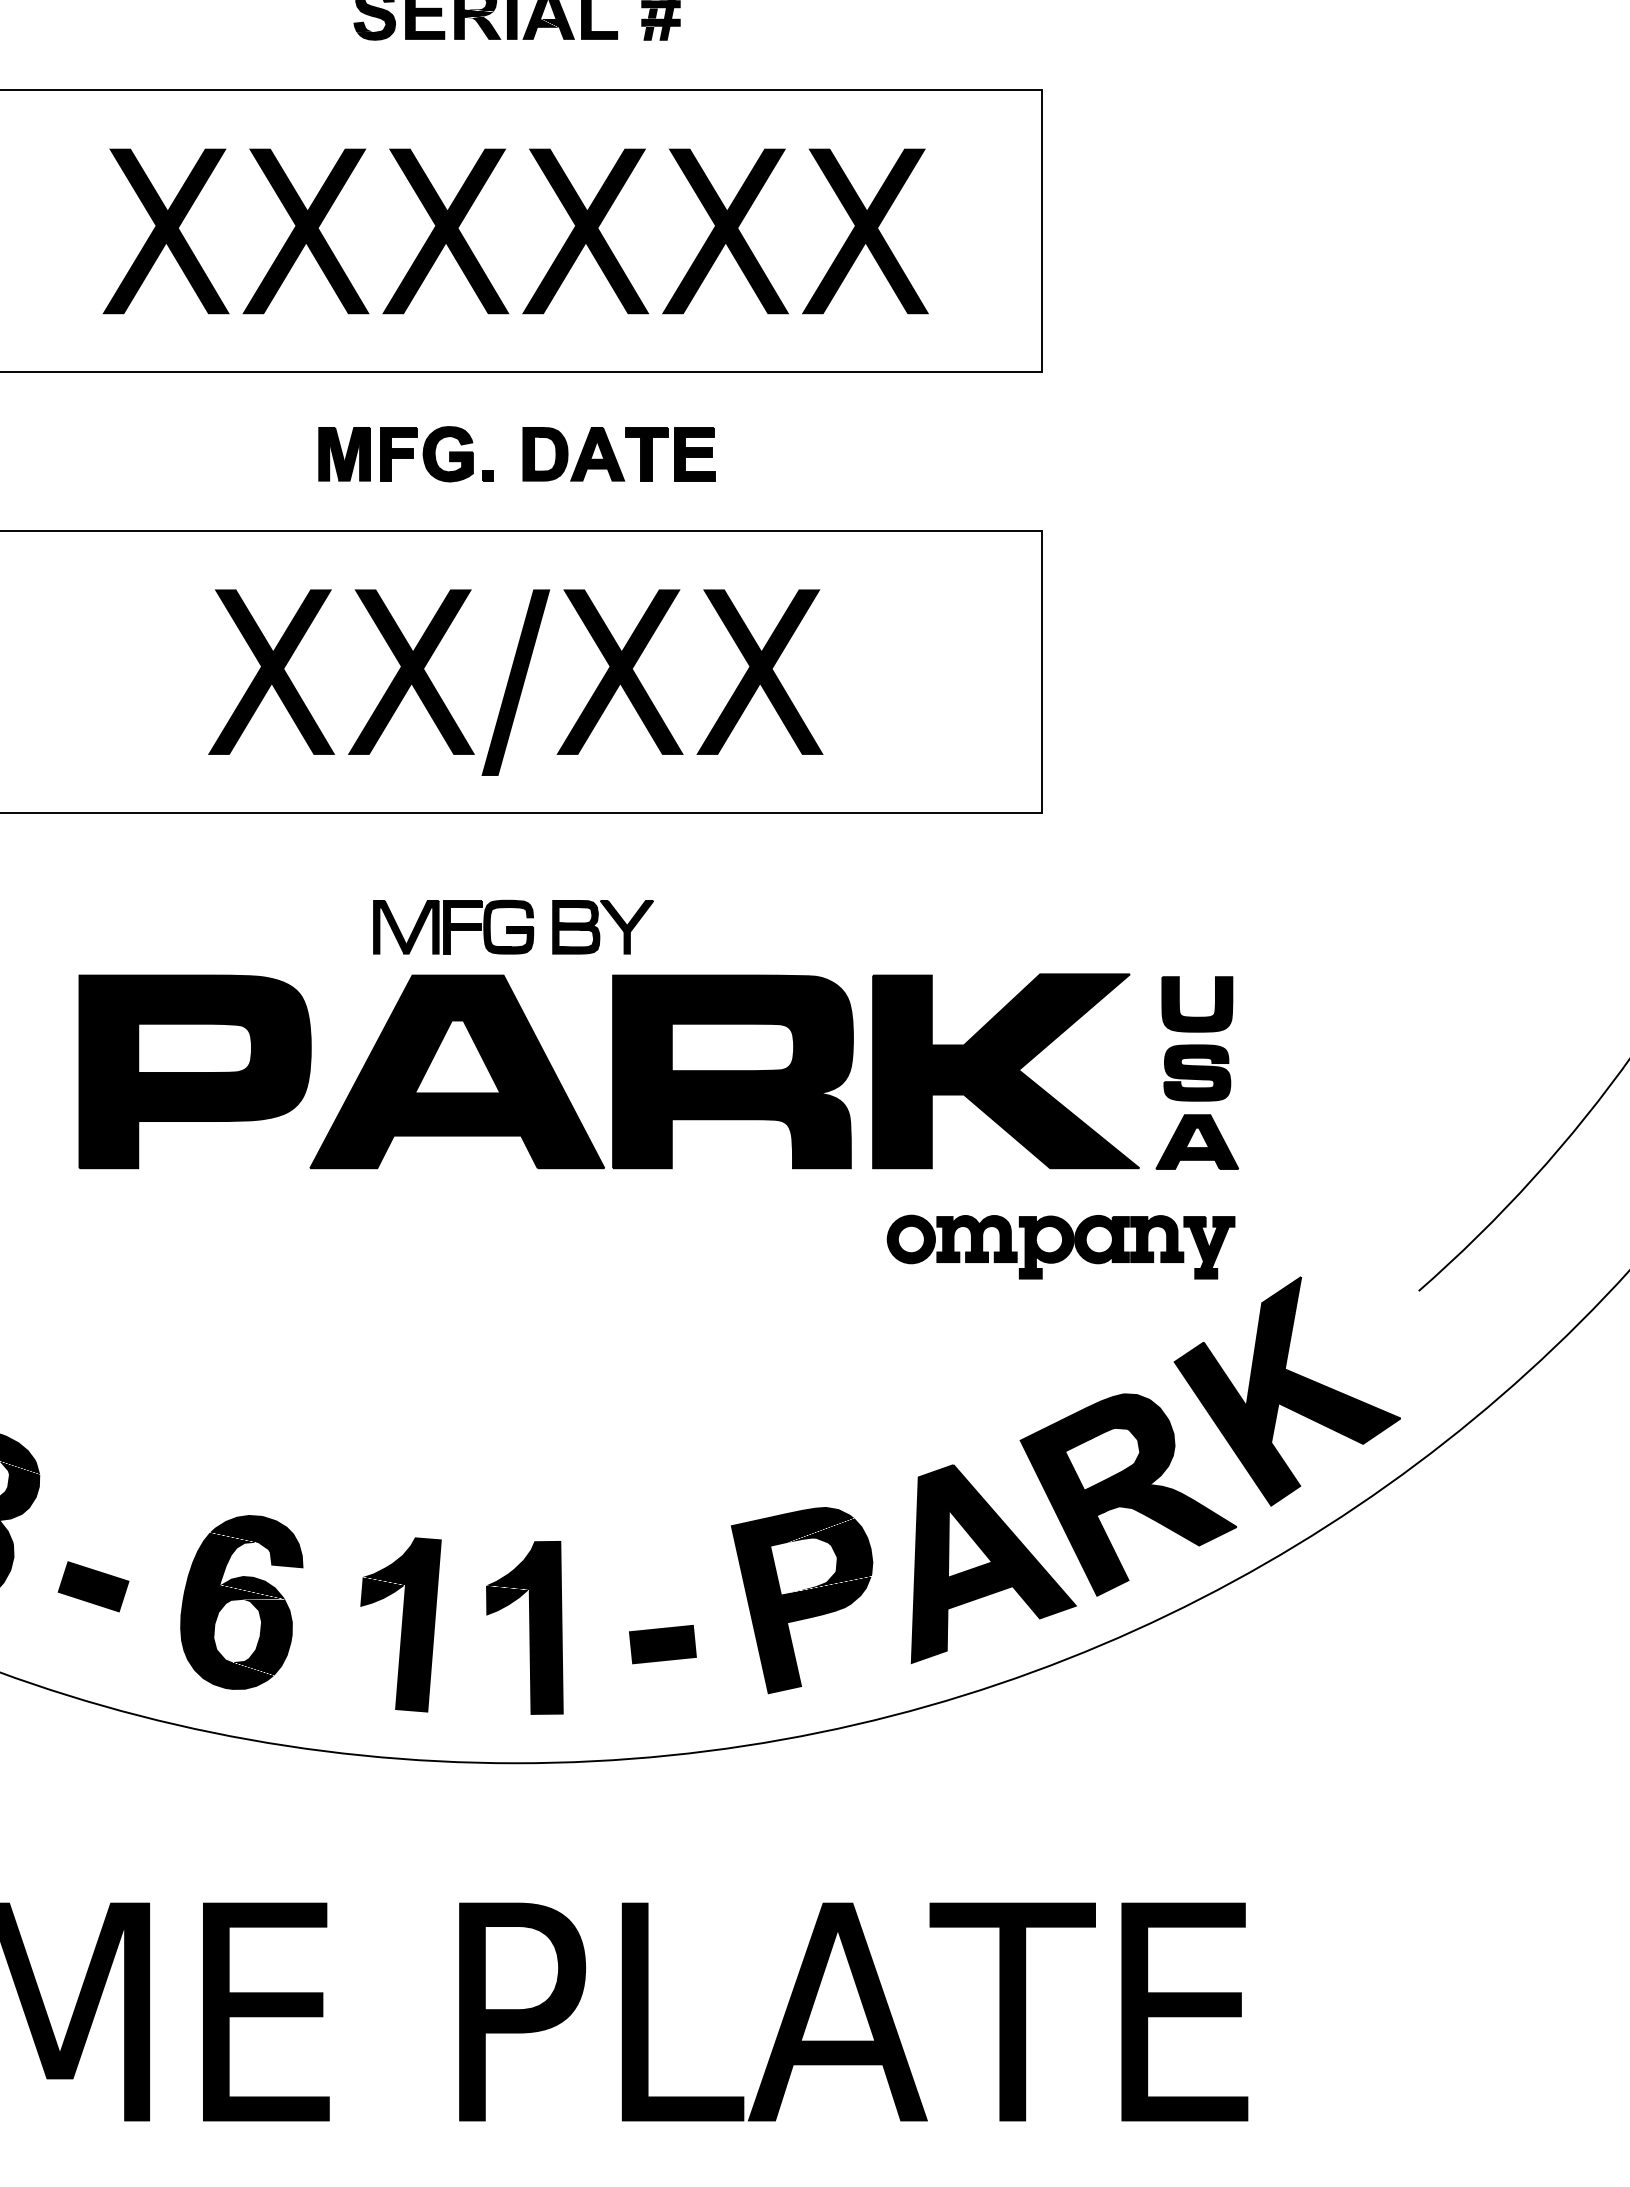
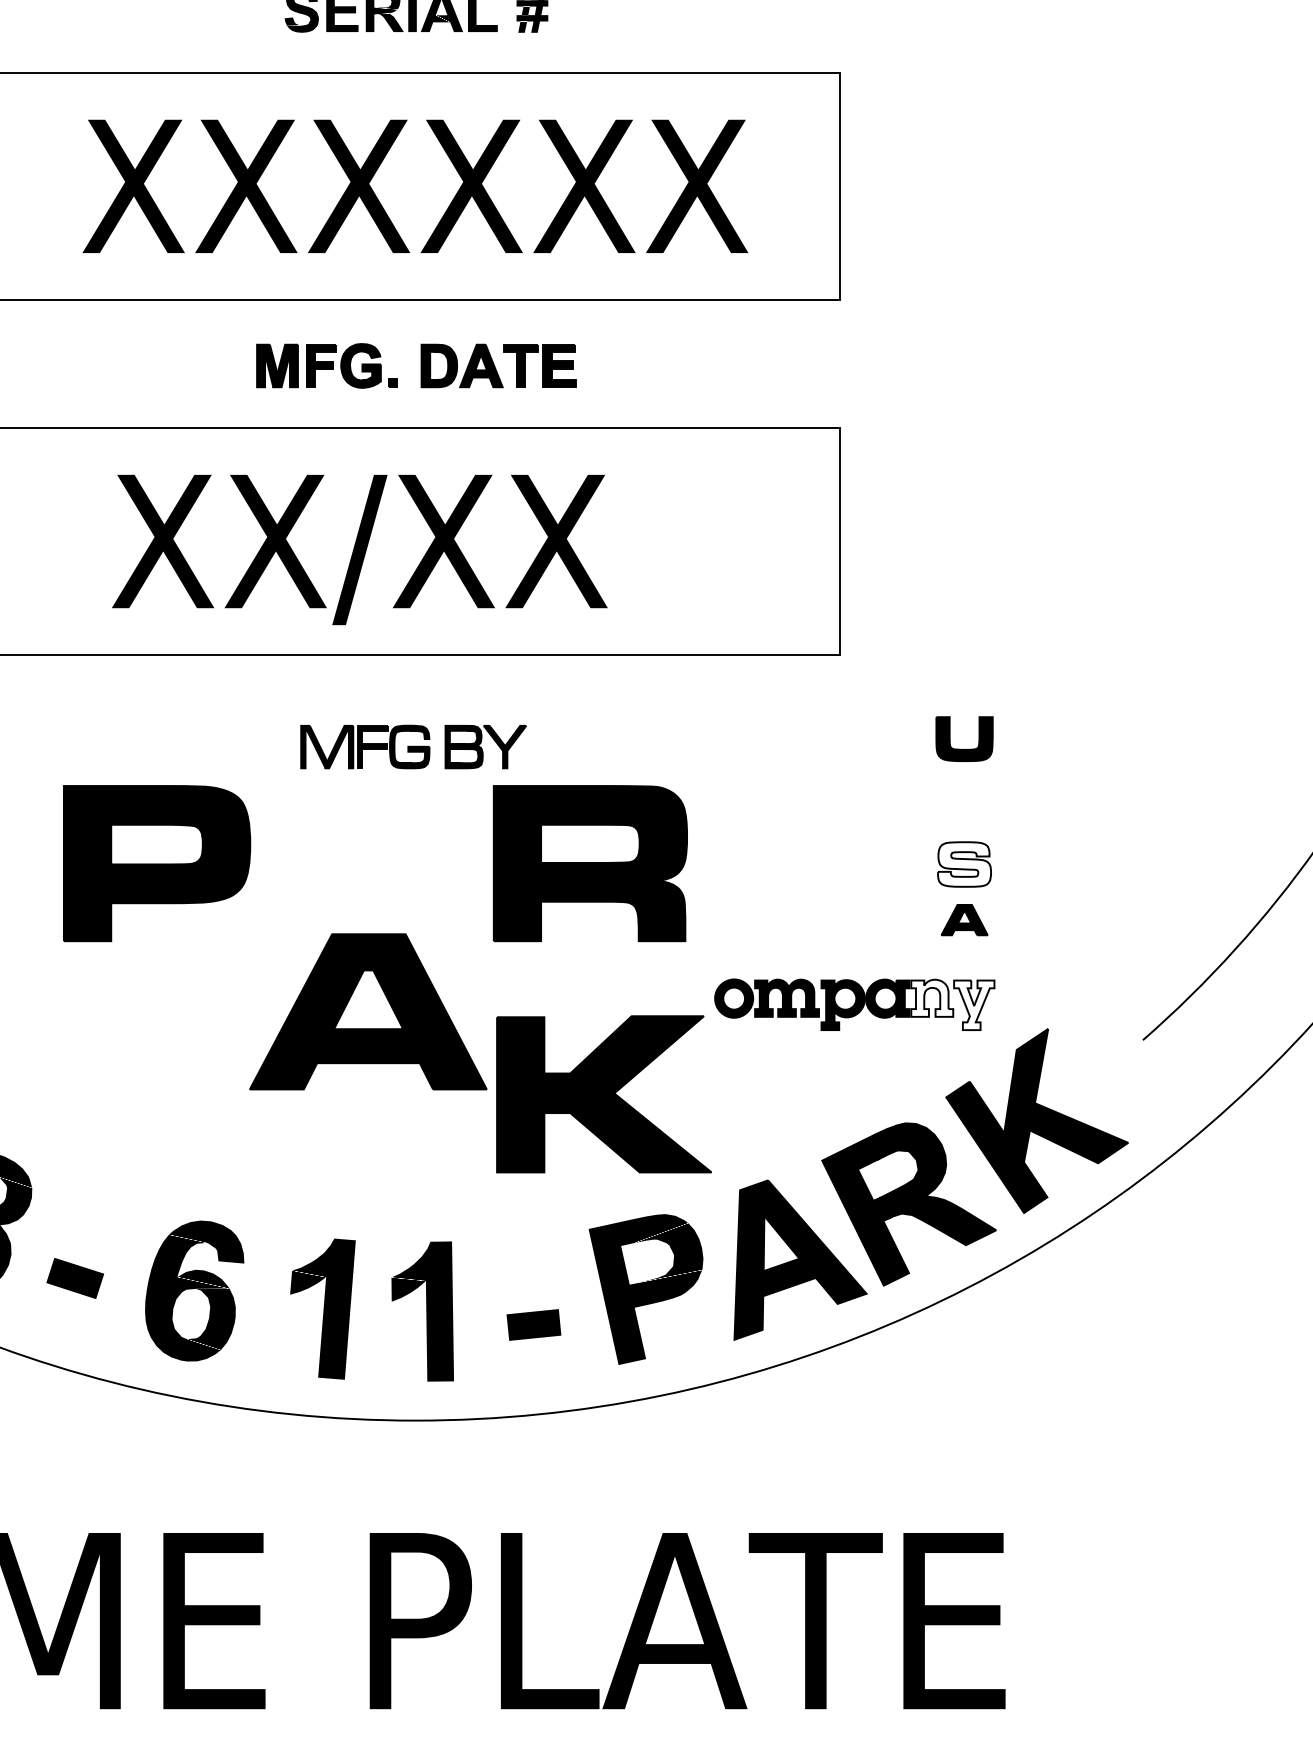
text: (515, 682) -> (359, 549), moved
part: (1197, 1016) -> (964, 748), moved
part: (456, 1071) -> (367, 1011), moved
part: (1005, 1071) -> (603, 1094), moved
fill: (1197, 1072) -> (964, 864), removed
part: (1197, 1141) -> (964, 919), size x0.7
fill: (1157, 1239) -> (932, 998), removed
fill: (1209, 1247) -> (974, 1005), removed

